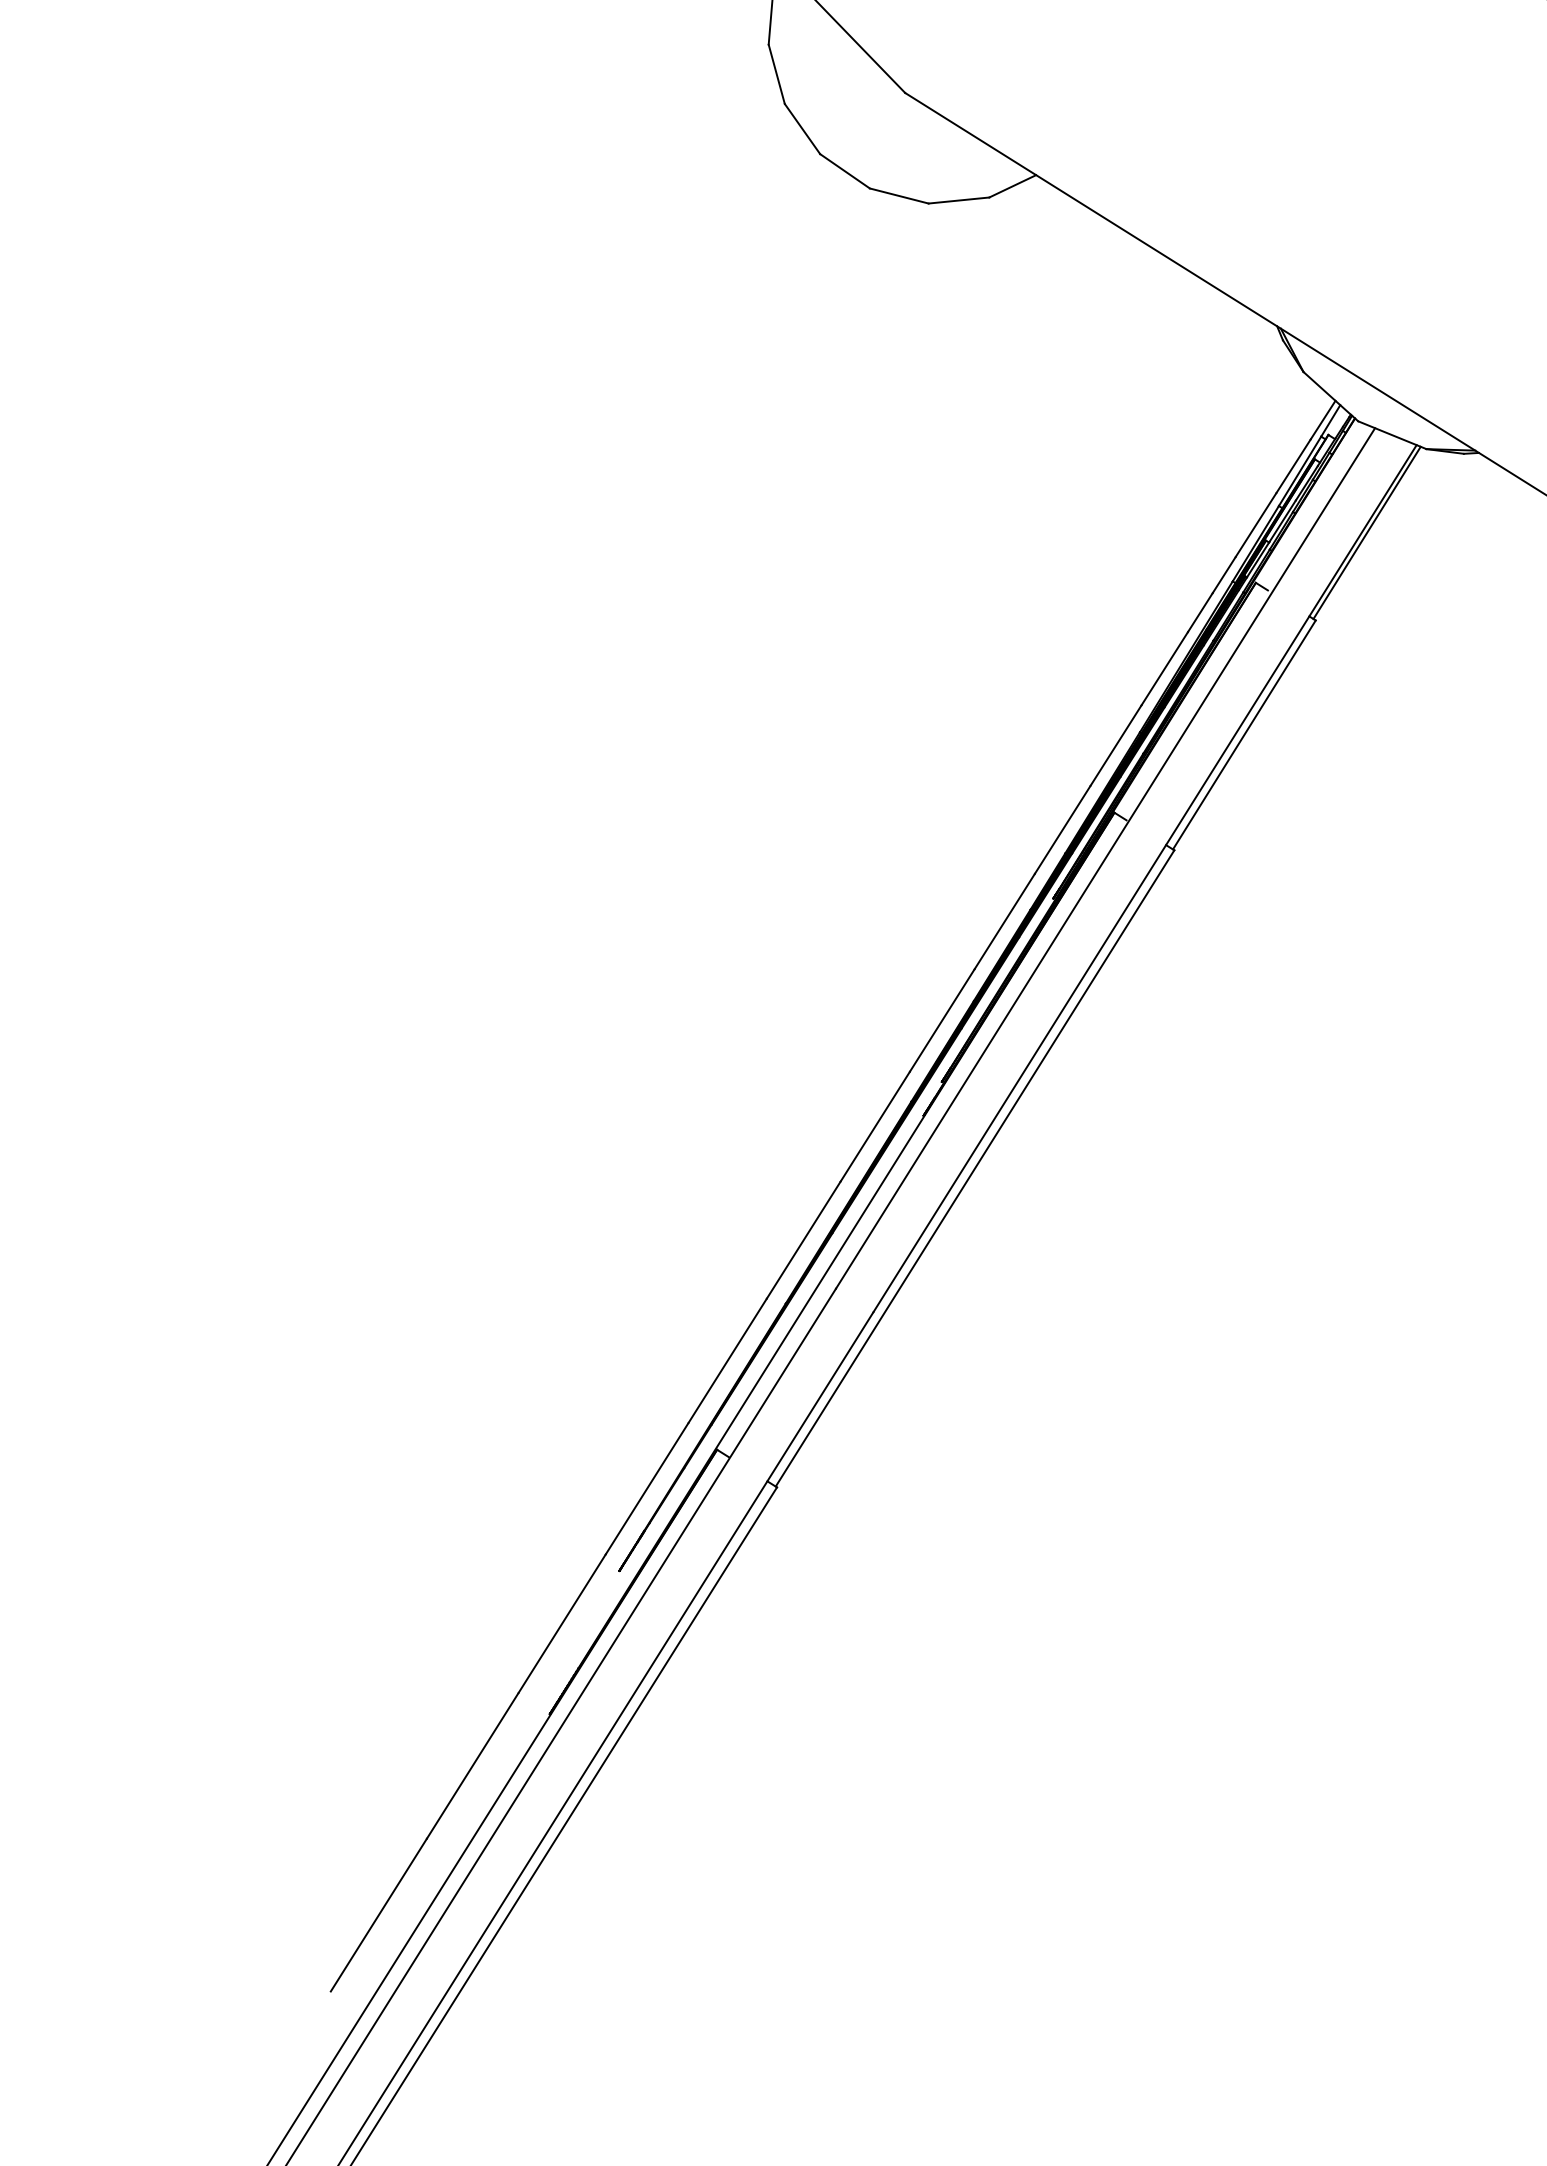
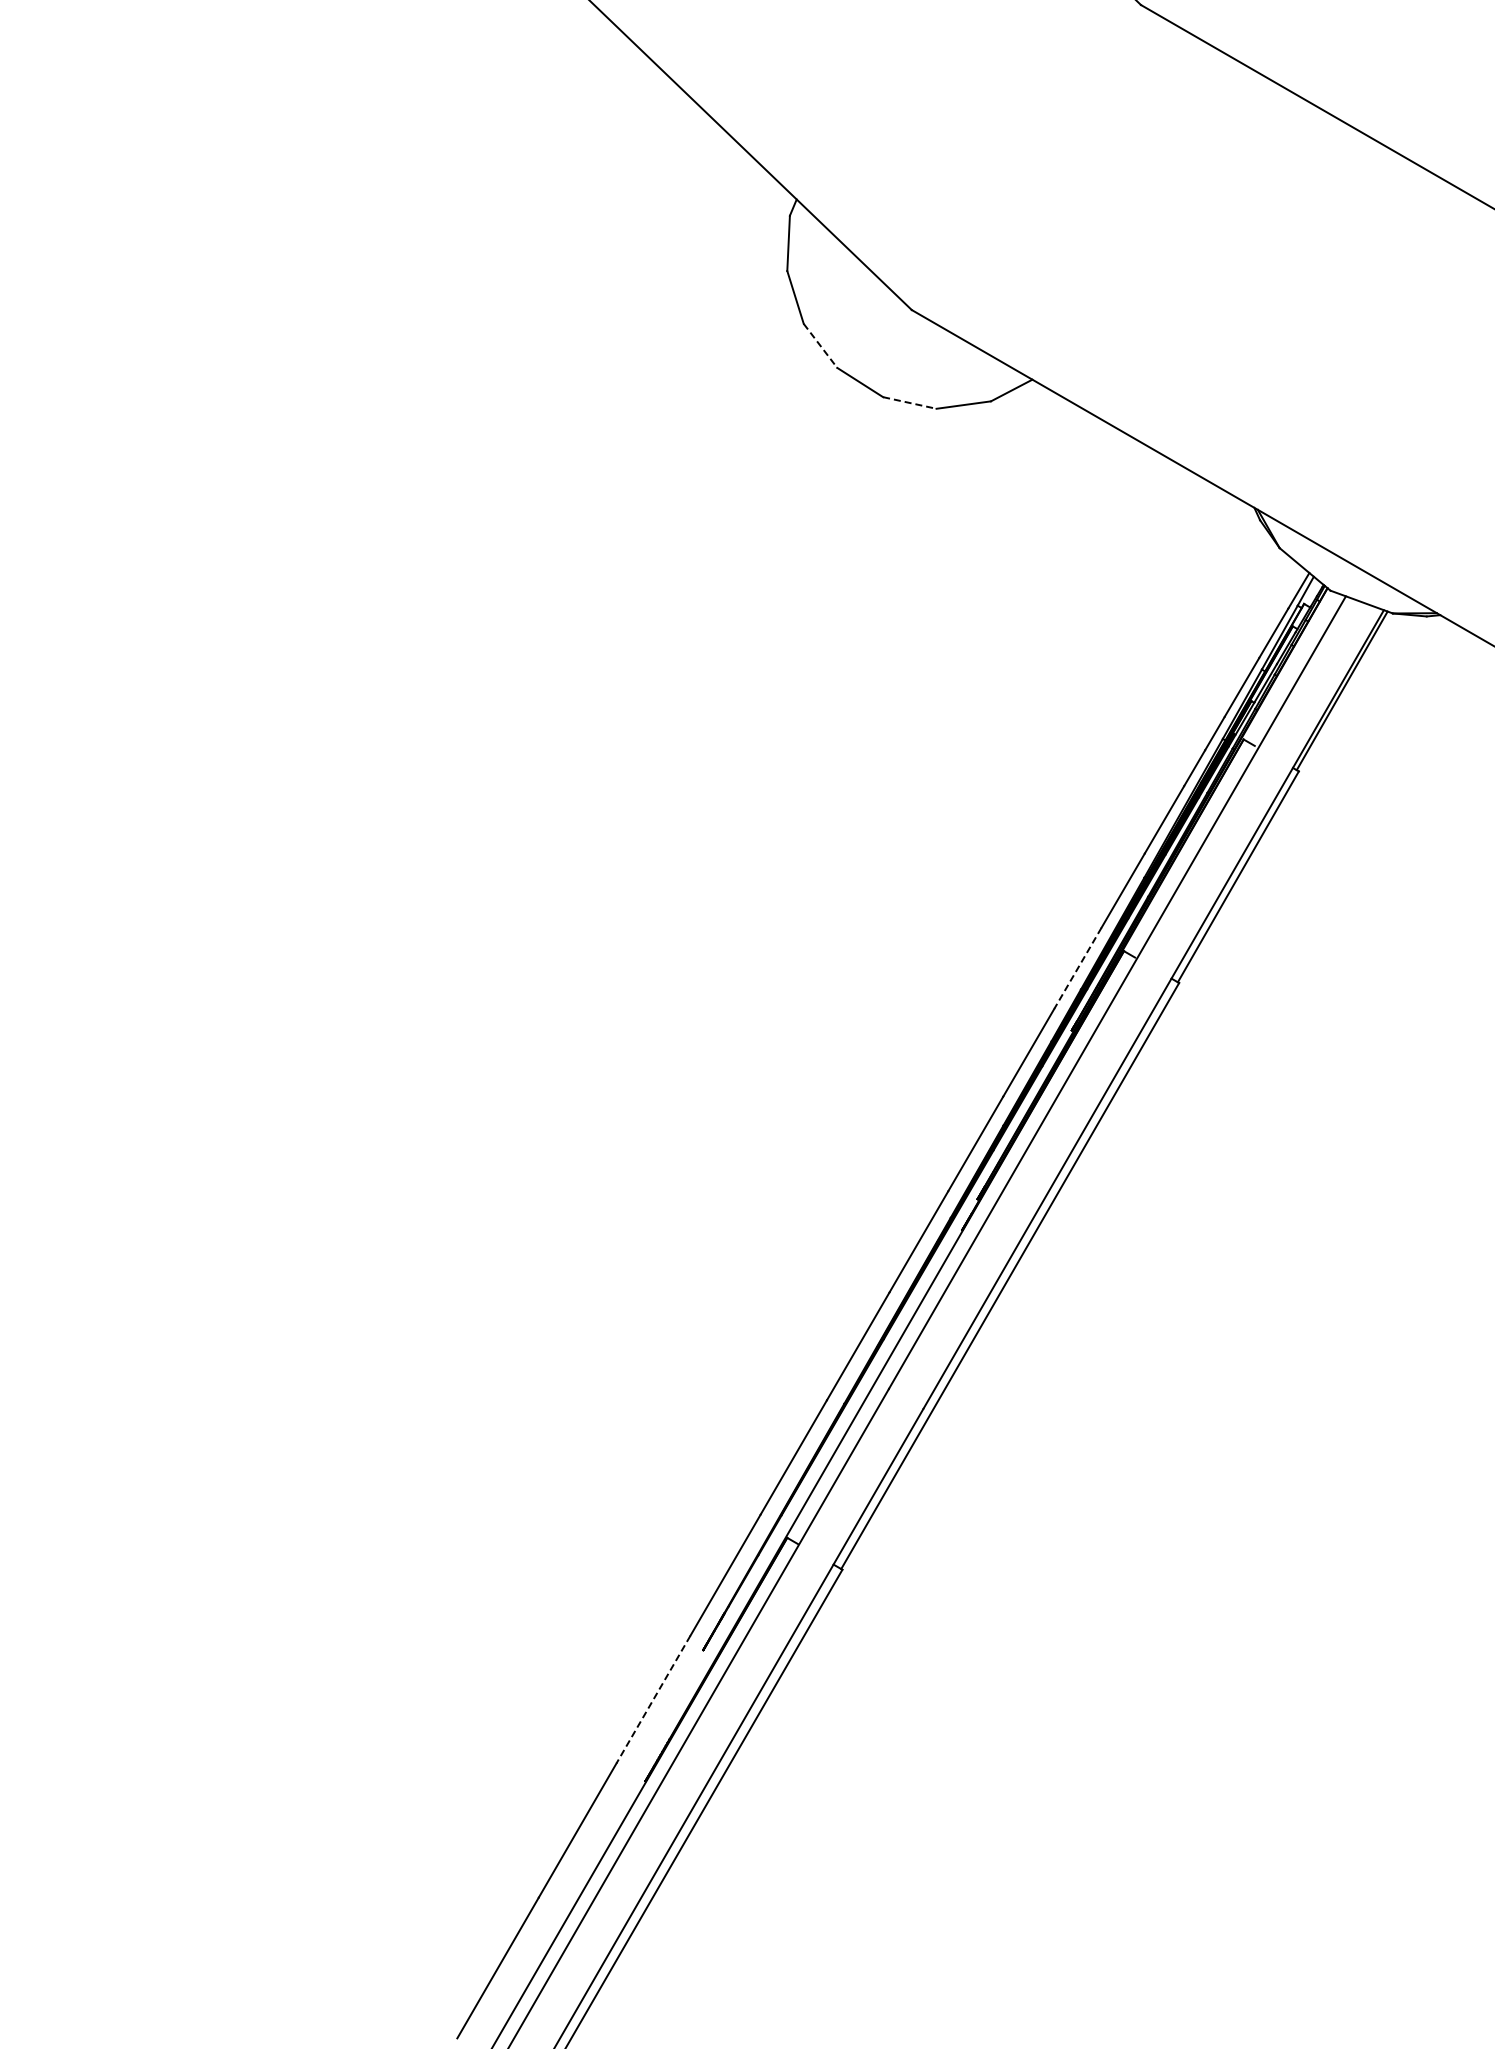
line: (802, 128) -> (820, 345), solid -> dashed
line: (899, 196) -> (910, 403), solid -> dashed
line: (1062, 830) -> (1077, 968), solid -> dashed
line: (562, 1623) -> (653, 1699), solid -> dashed

